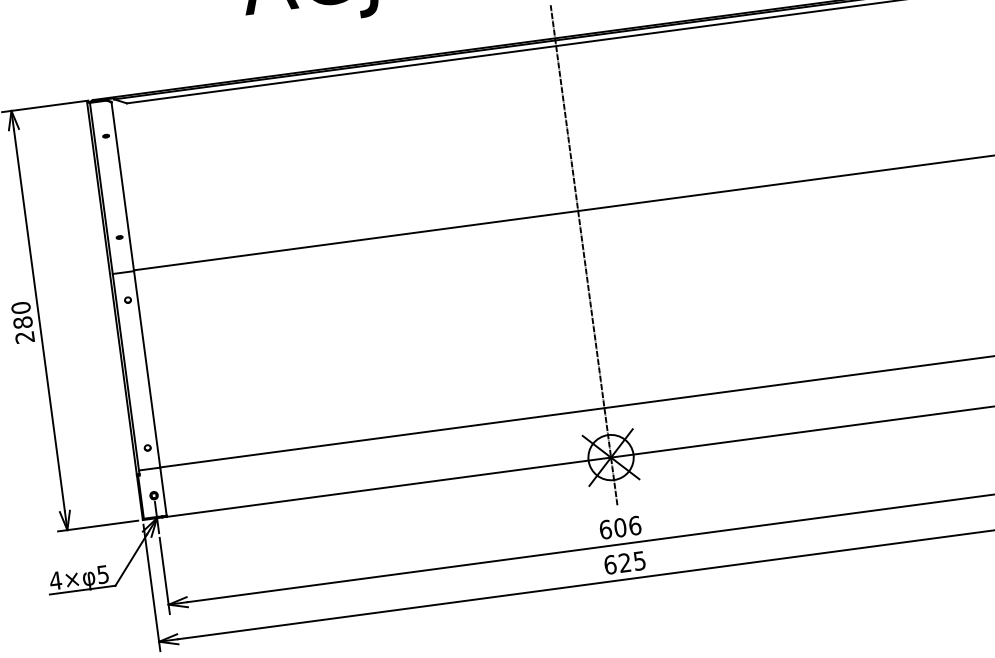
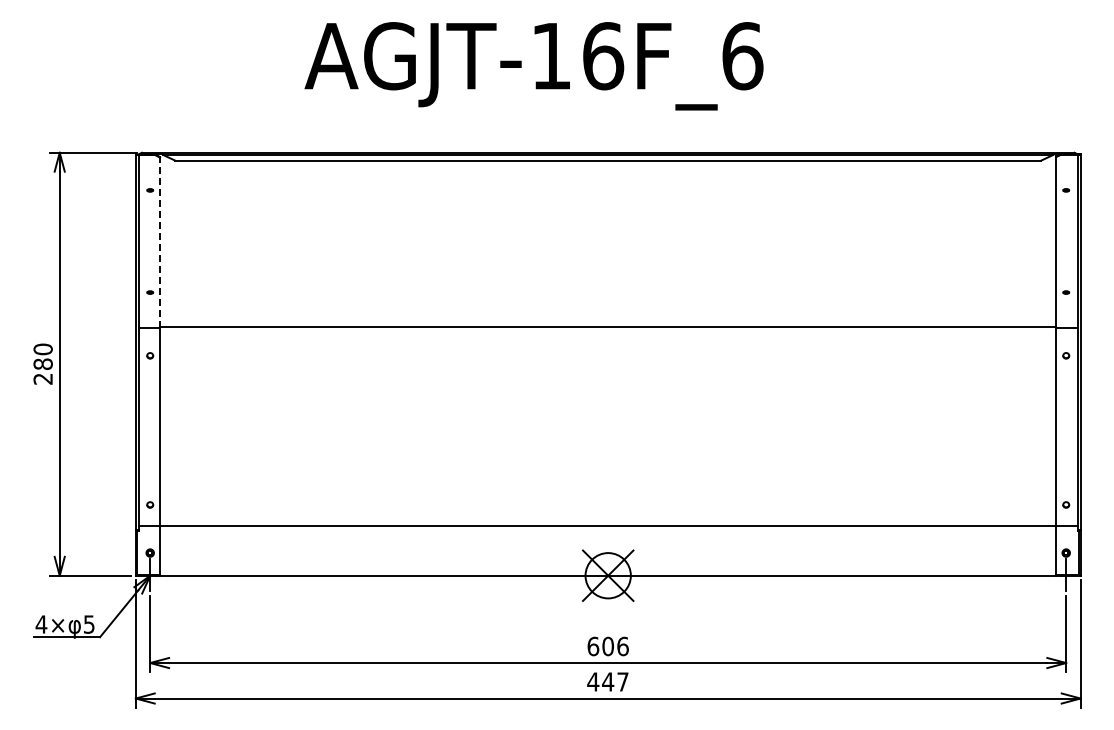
line: (123, 186) -> (160, 242), solid -> dashed
line: (584, 255) -> (608, 371), removed
text: (624, 562) -> (607, 681), 625 -> 447

